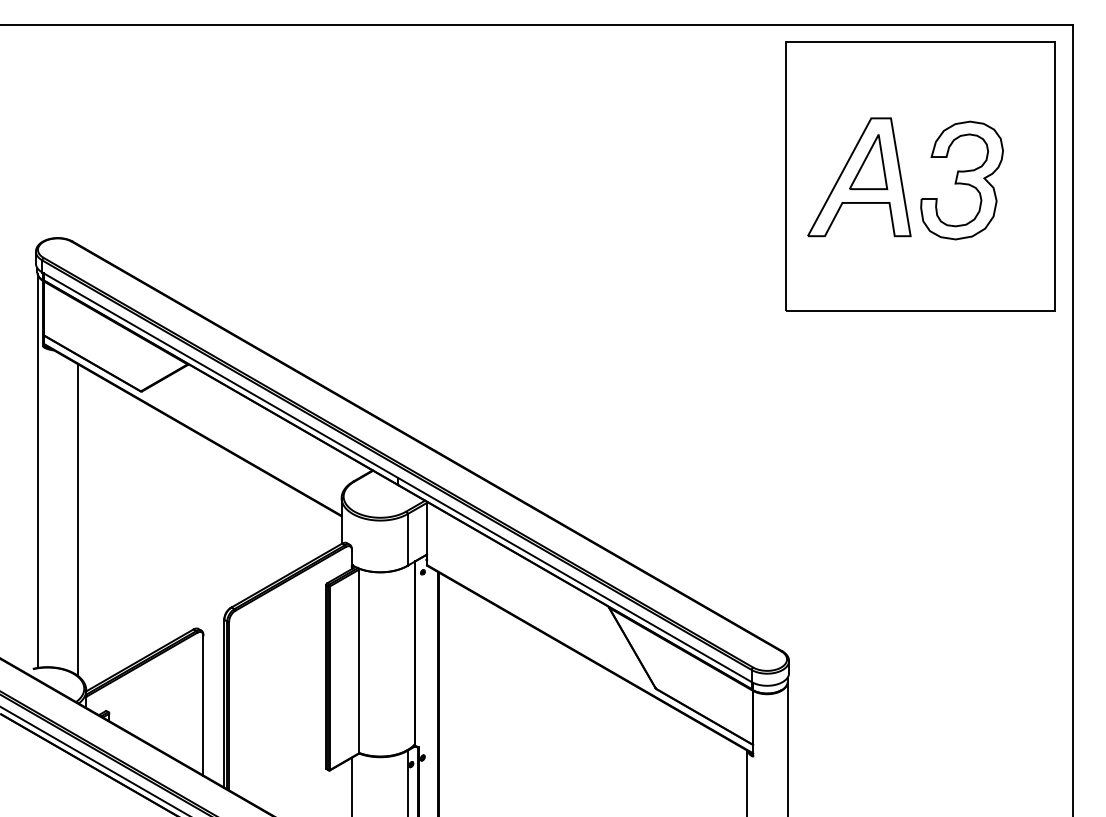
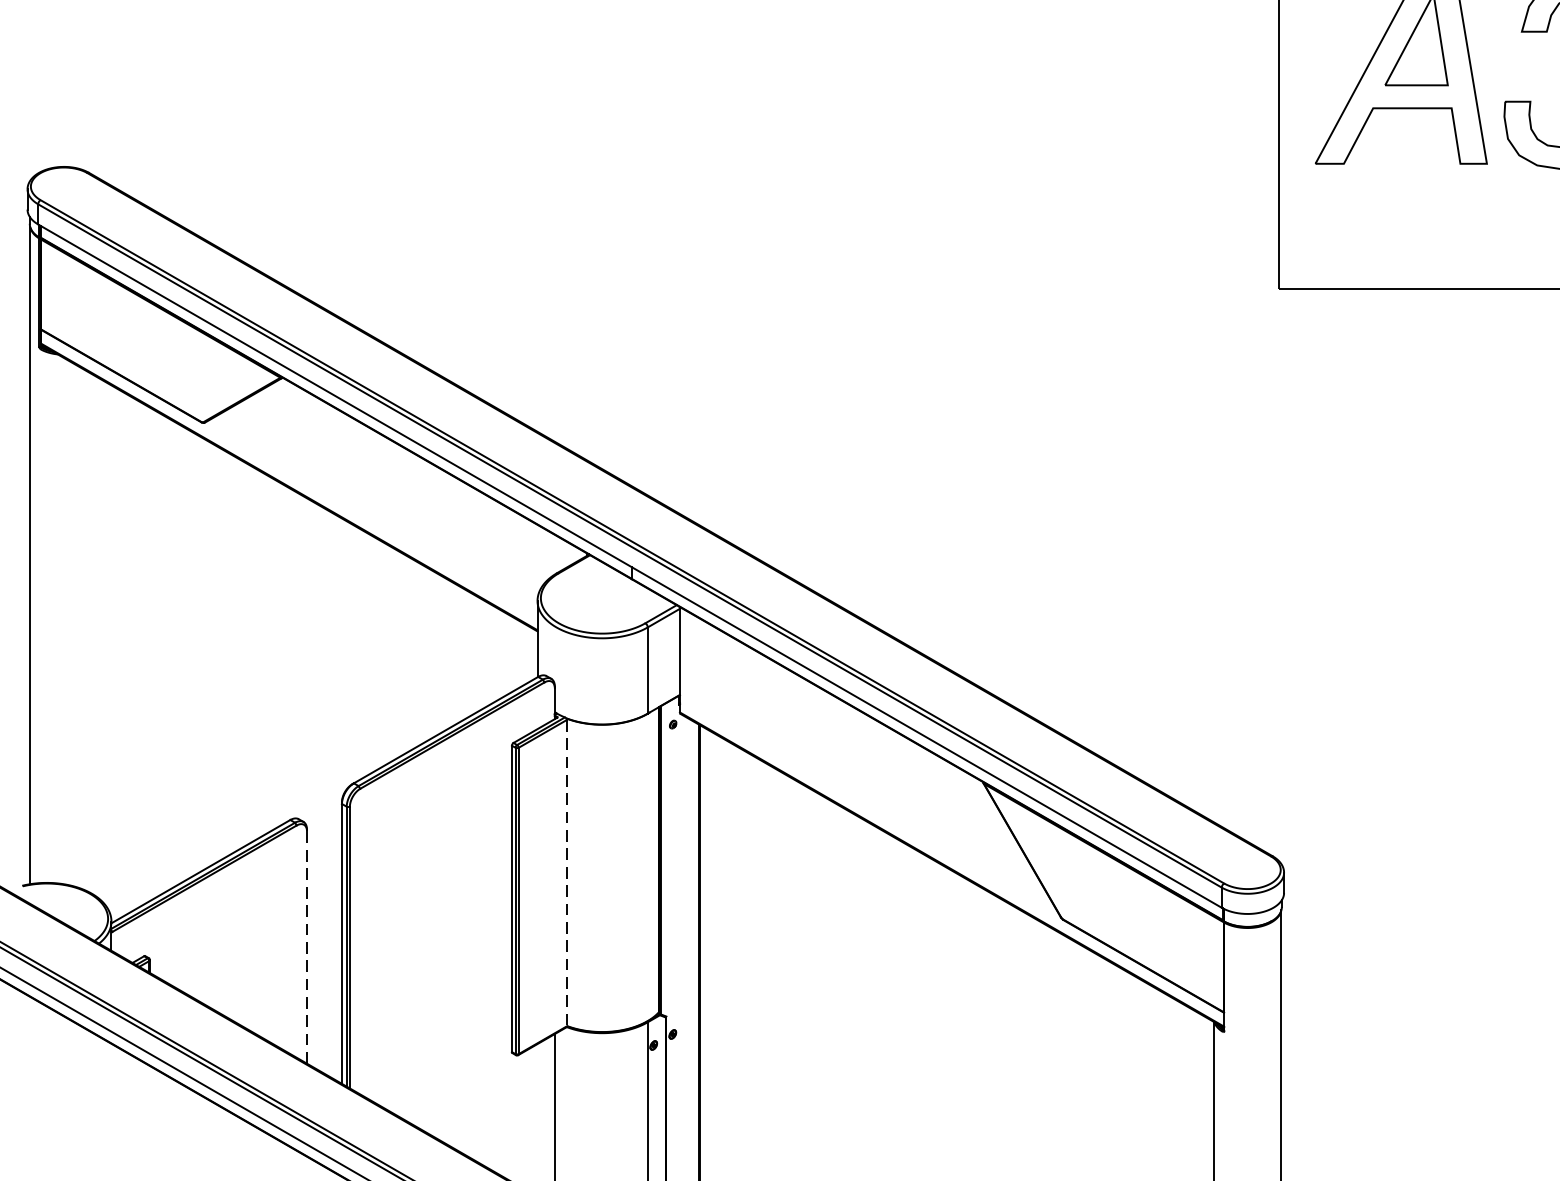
line: (78, 520) -> (98, 638), removed
line: (359, 661) -> (567, 873), solid -> dashed
line: (203, 705) -> (307, 946), solid -> dashed

